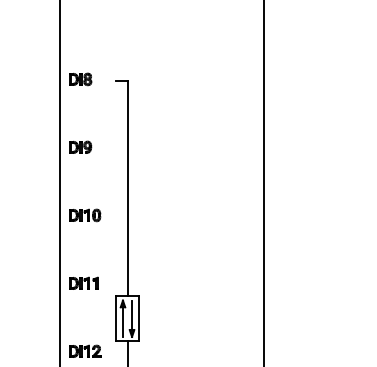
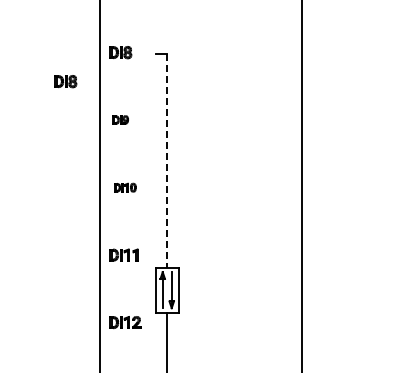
part: (25, 108) -> (65, 81), added
part: (80, 146) -> (120, 119), size x0.7
line: (127, 188) -> (167, 160), solid -> dashed
part: (85, 215) -> (125, 187), size x0.7

